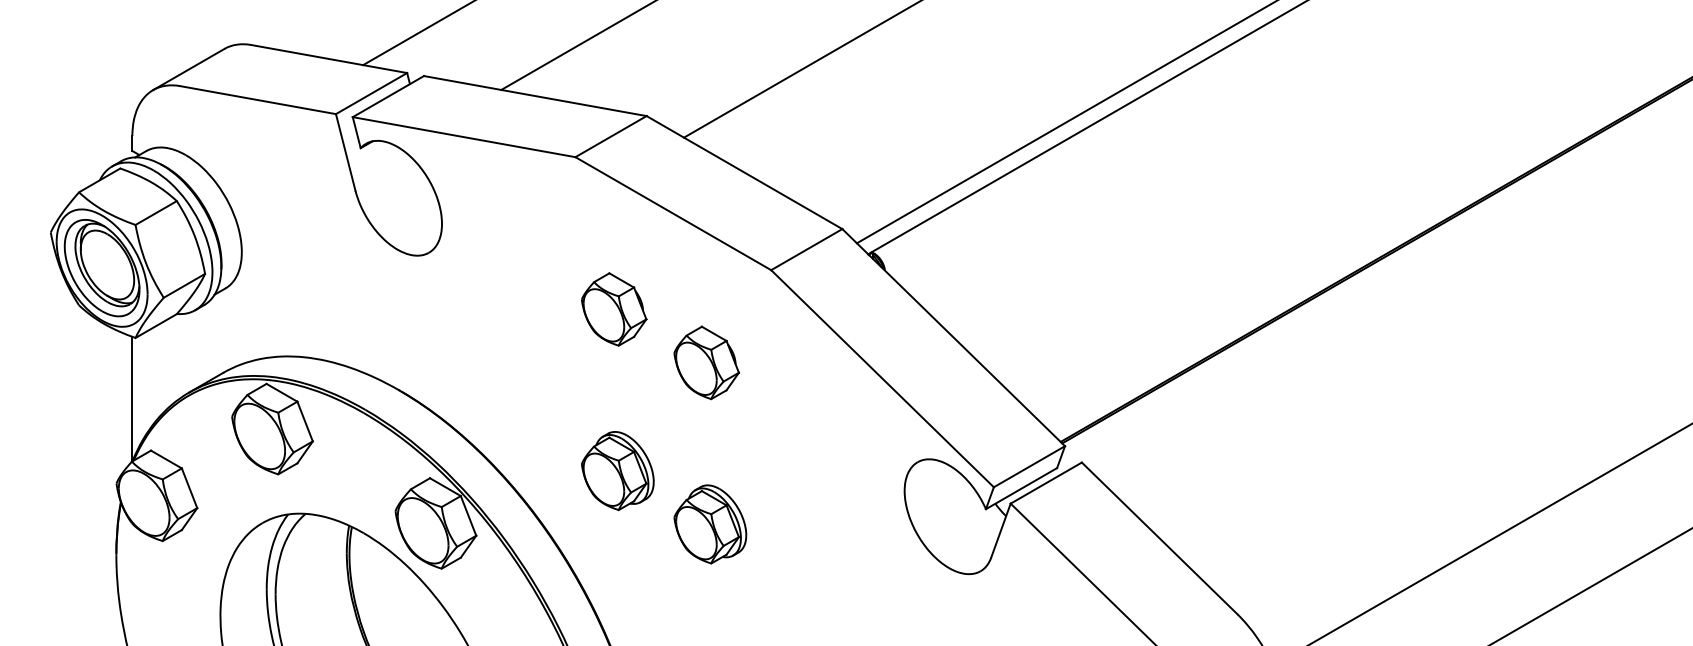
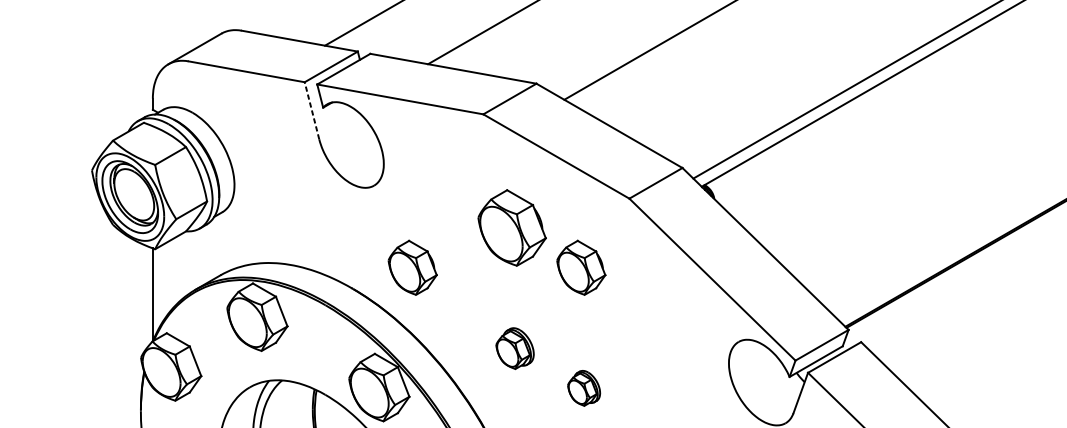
line: (345, 152) -> (311, 110), solid -> dashed
part: (614, 309) -> (512, 227), size x1.4
part: (480, 362) -> (412, 267), added
part: (617, 471) -> (514, 348), size x0.7
part: (710, 524) -> (584, 388), size x0.6

